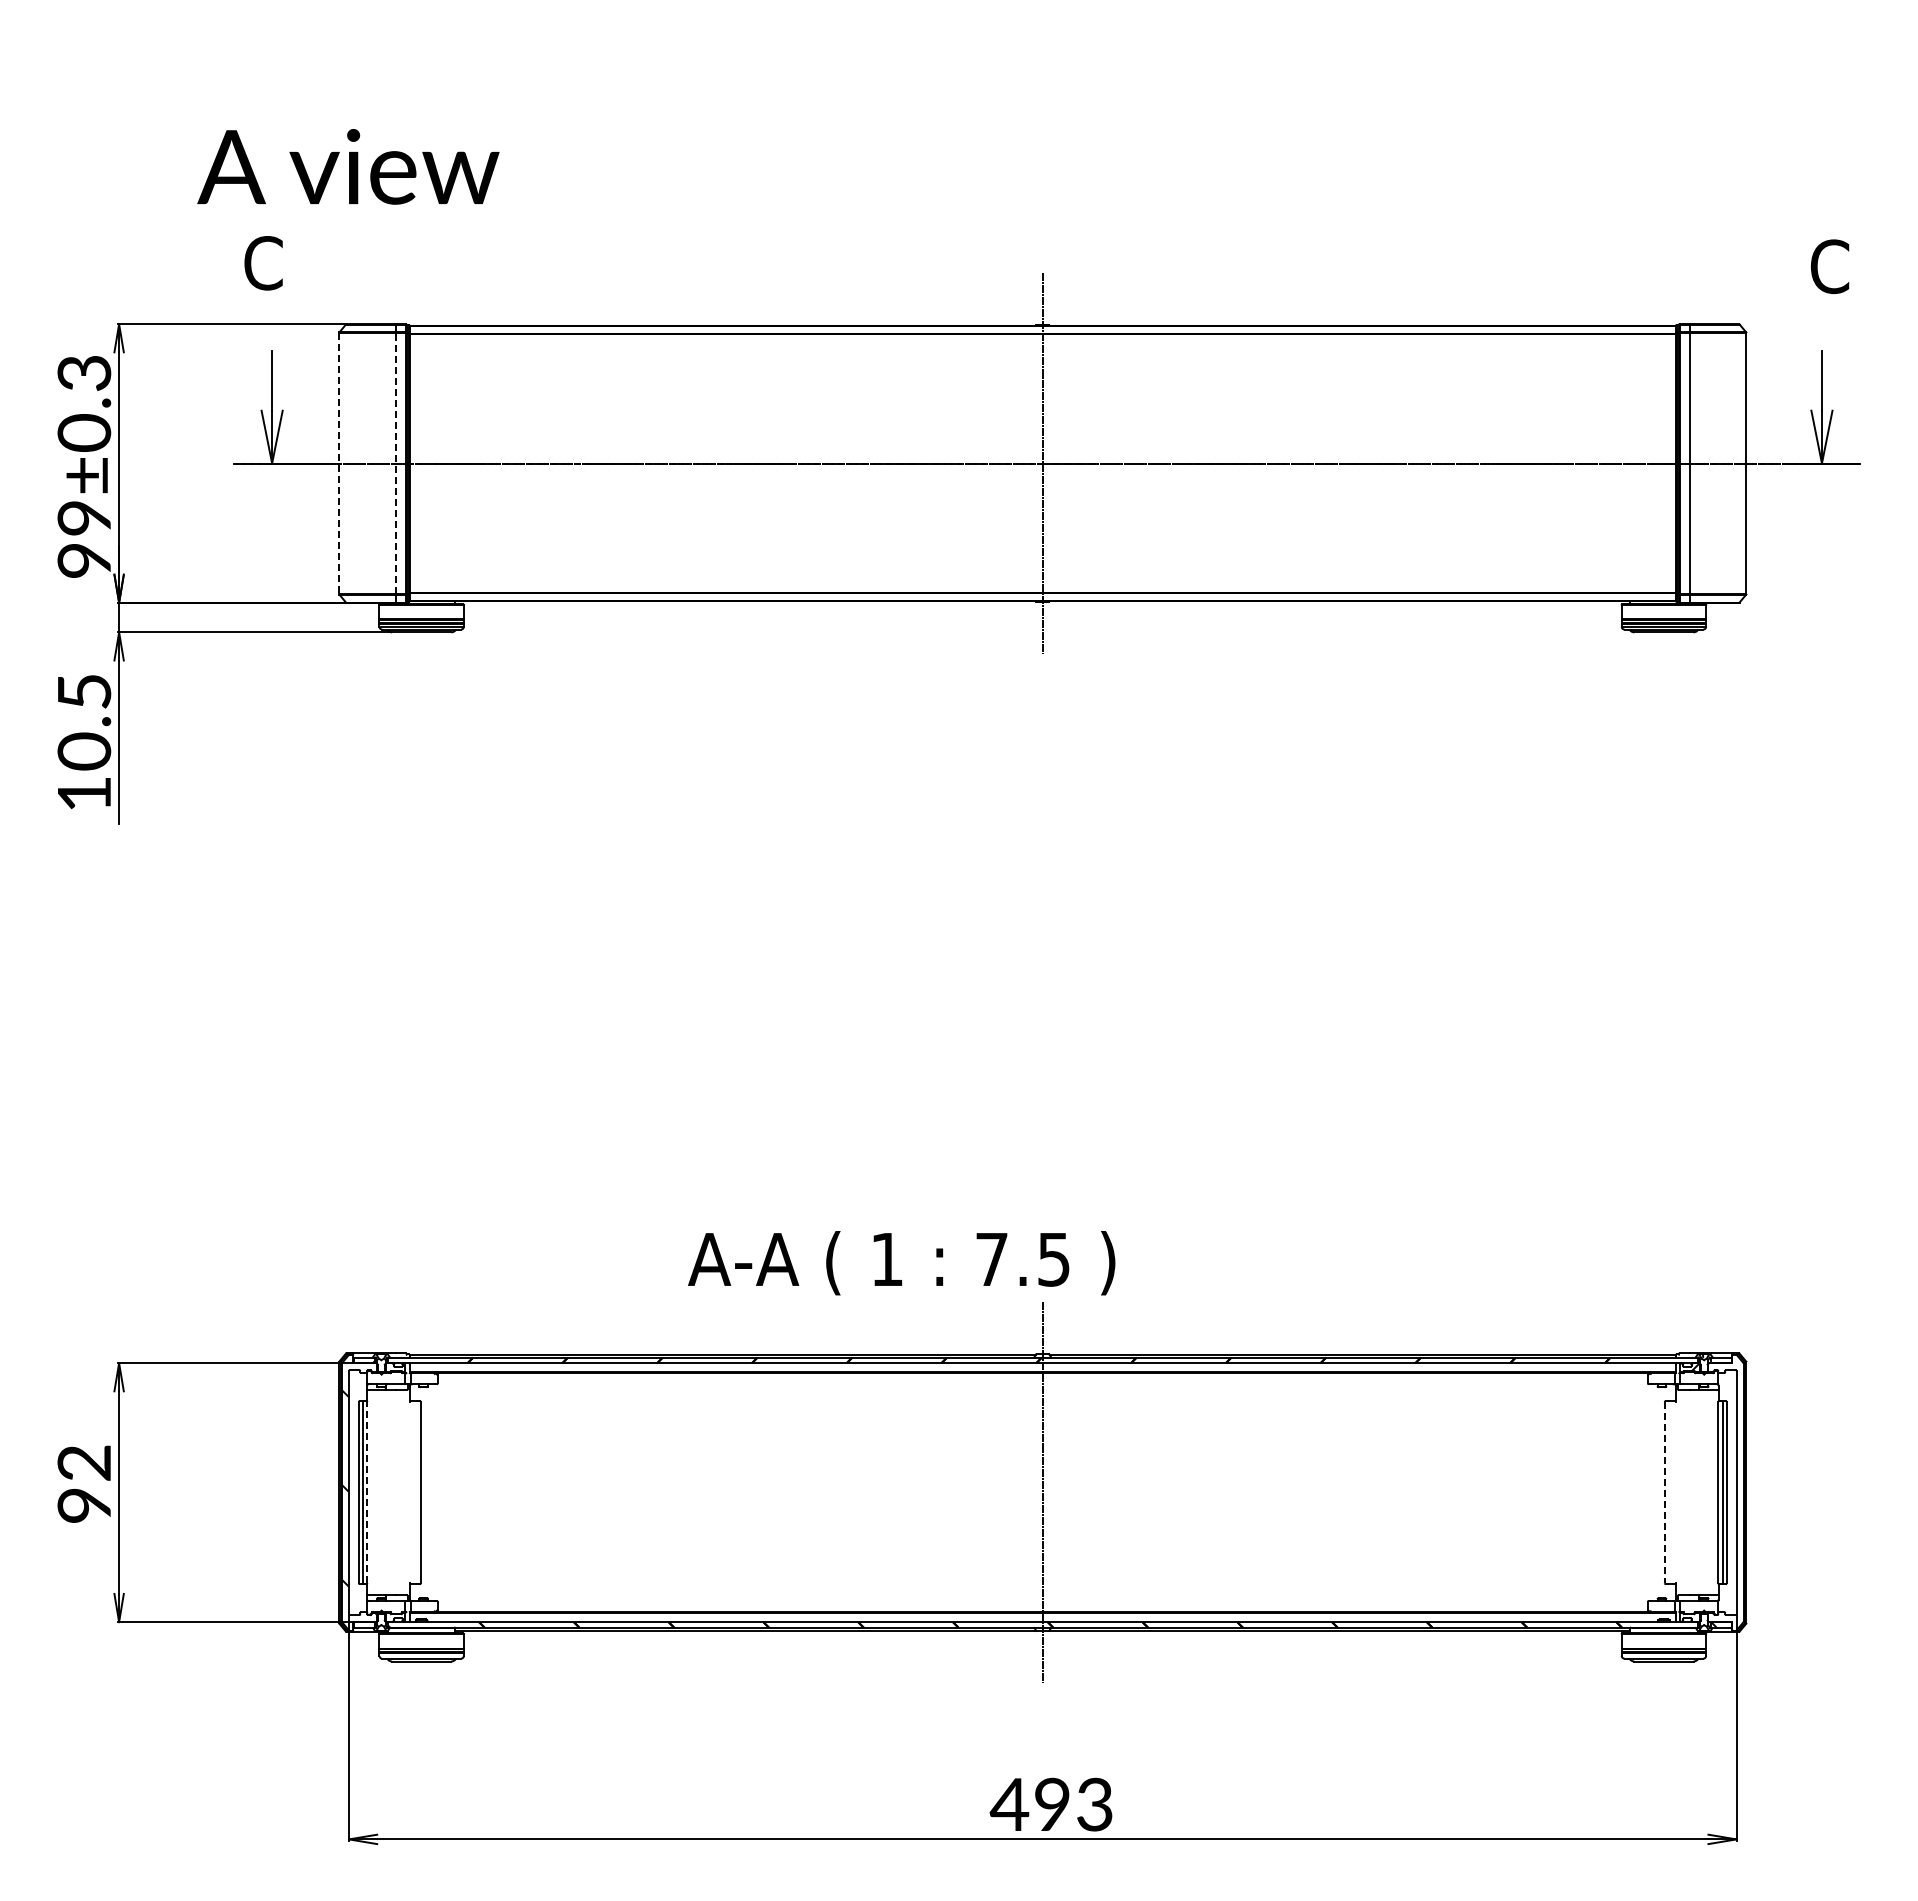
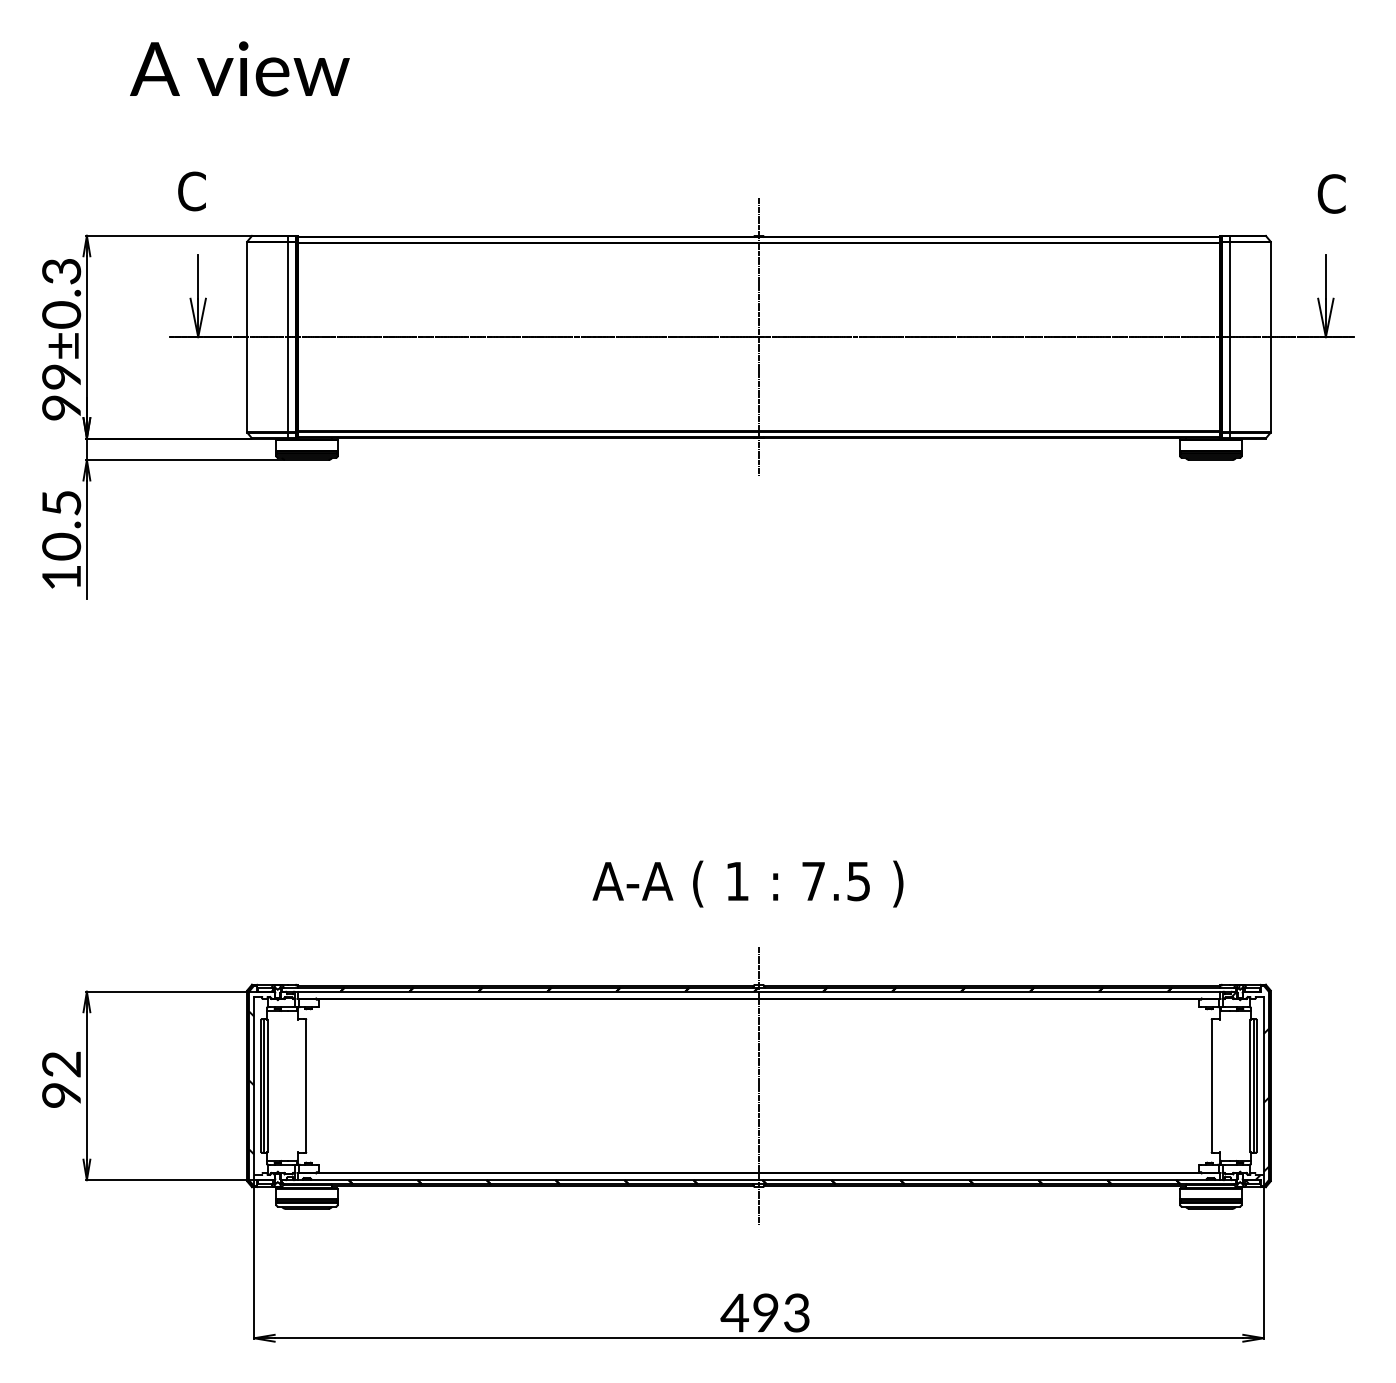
text: (348, 166) -> (239, 68), moved
line: (339, 463) -> (247, 337), dashed -> solid
line: (395, 463) -> (287, 337), dashed -> solid
text: (901, 1263) -> (747, 884), moved
line: (367, 1492) -> (267, 1085), dashed -> solid
line: (1664, 1492) -> (1211, 1085), dashed -> solid
hatch: (1734, 1518) -> (1262, 1104), added

